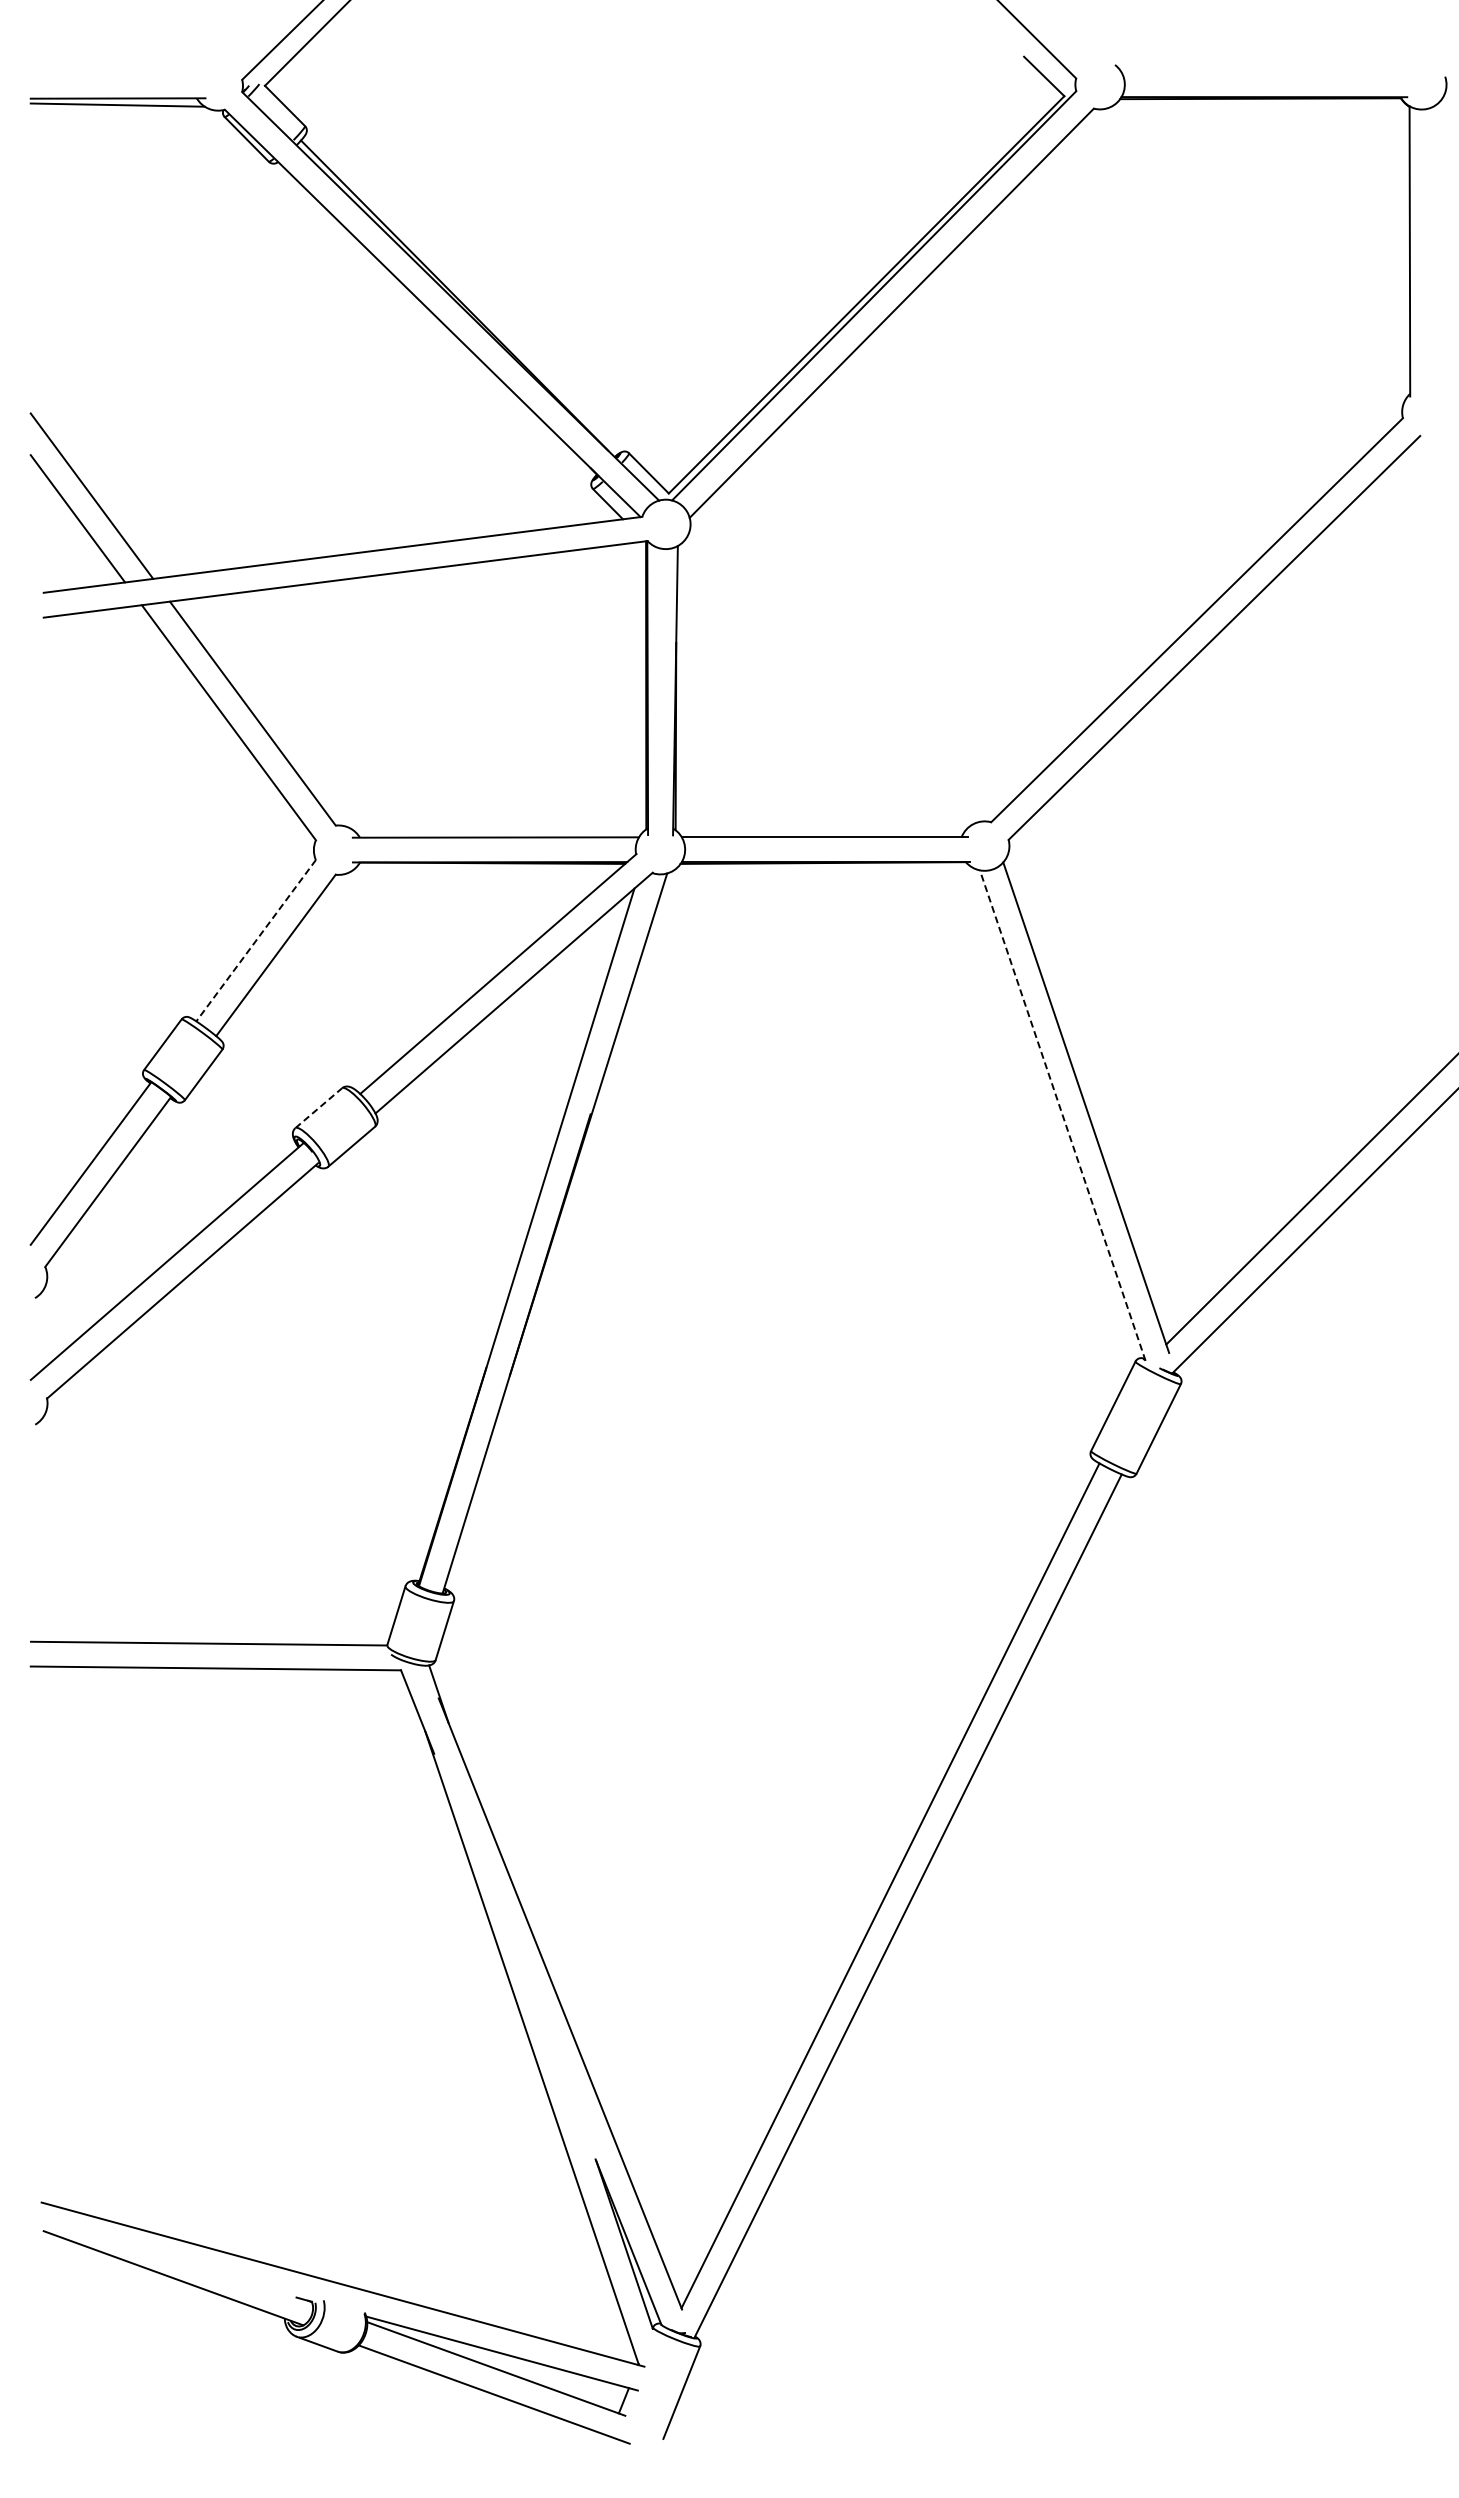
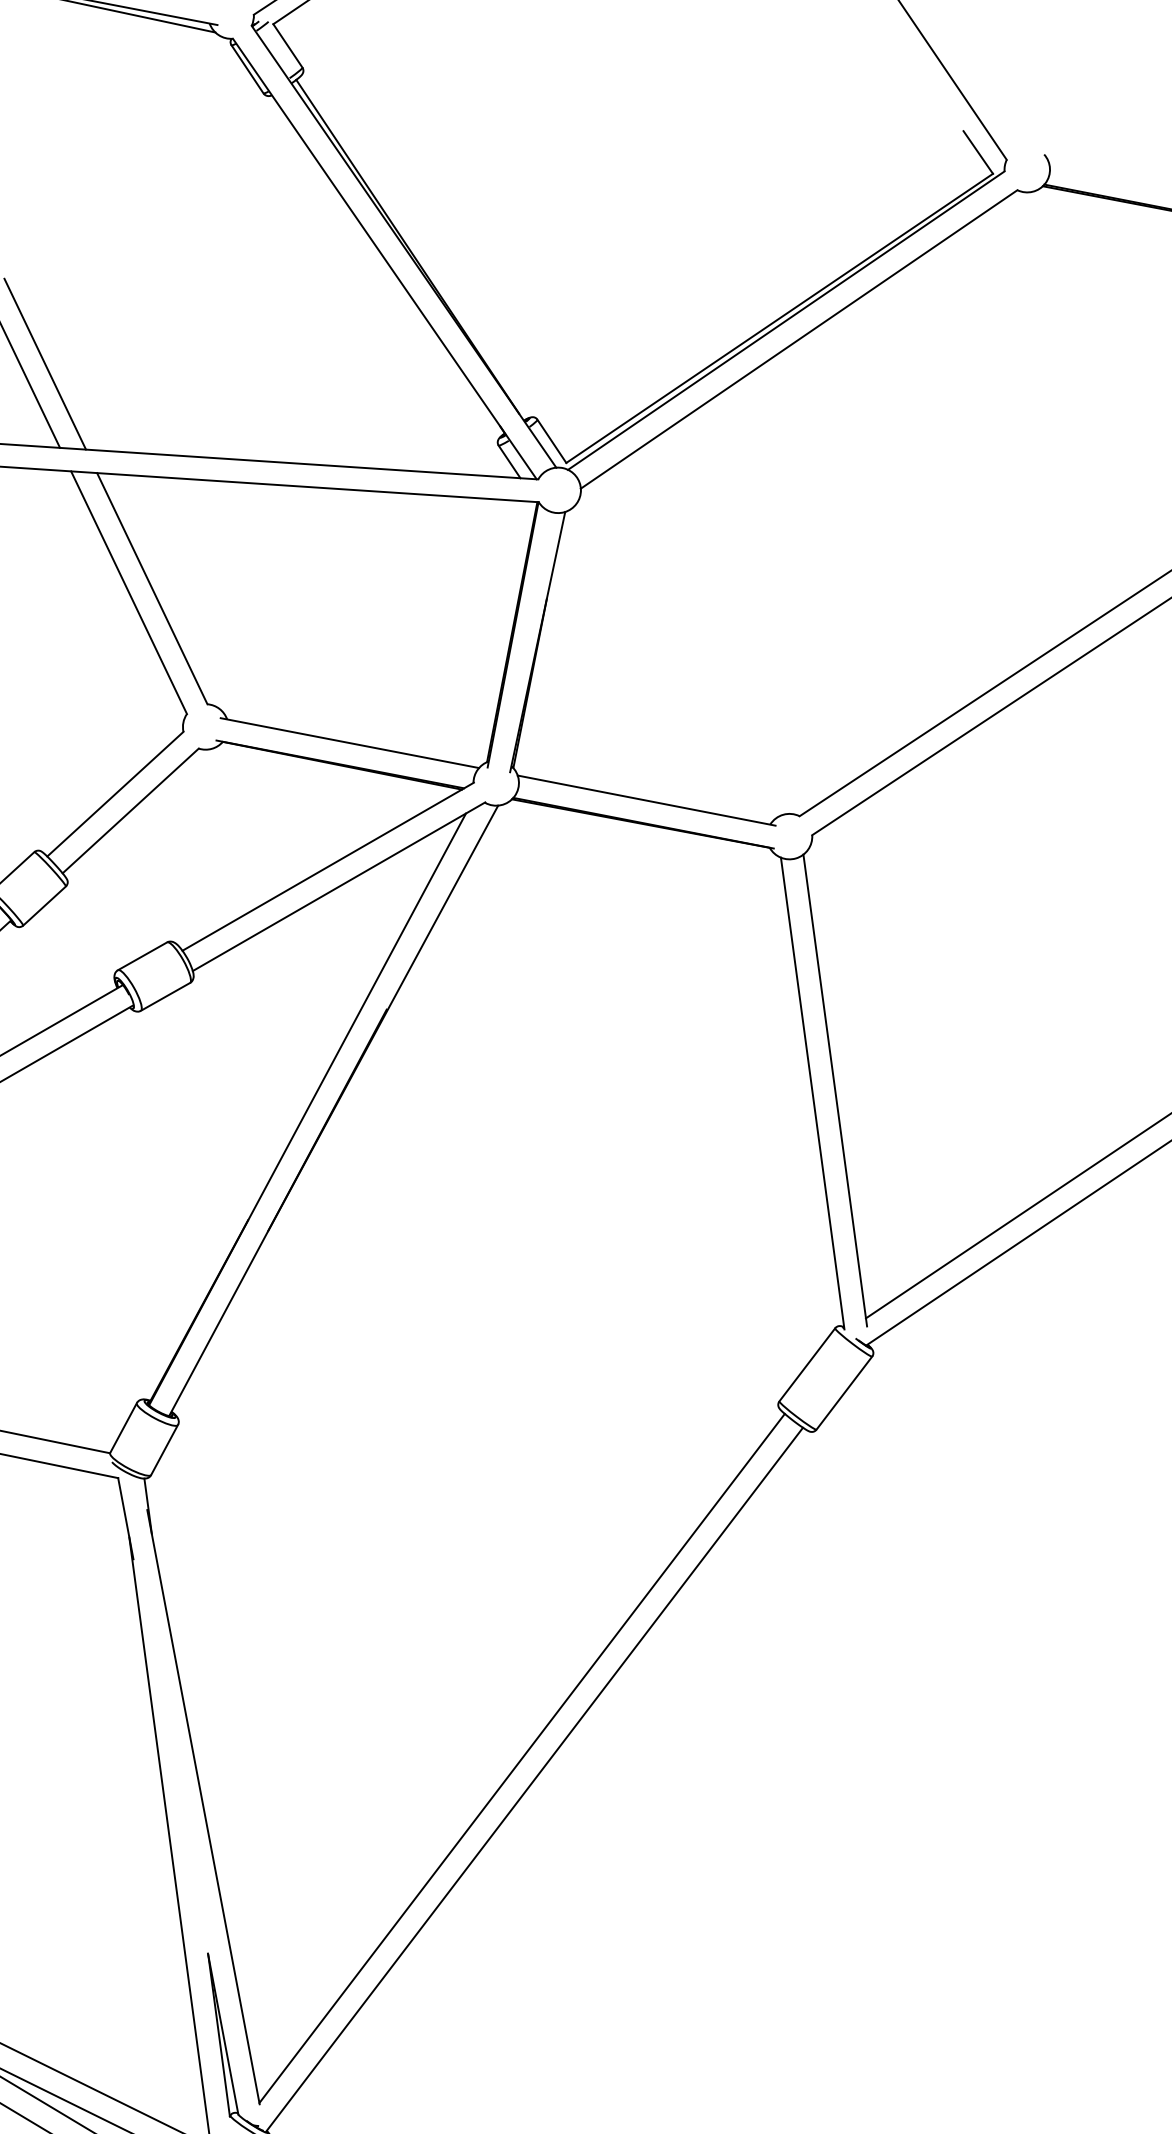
line: (255, 941) -> (114, 794), dashed -> solid
line: (318, 1108) -> (142, 956), dashed -> solid
line: (1062, 1115) -> (812, 1093), dashed -> solid

